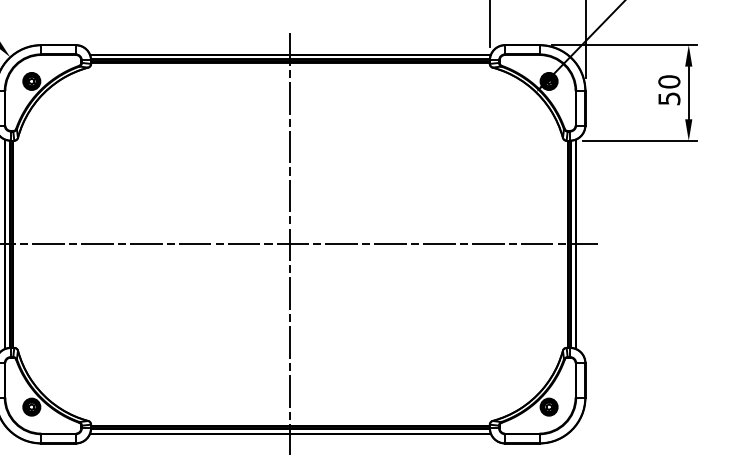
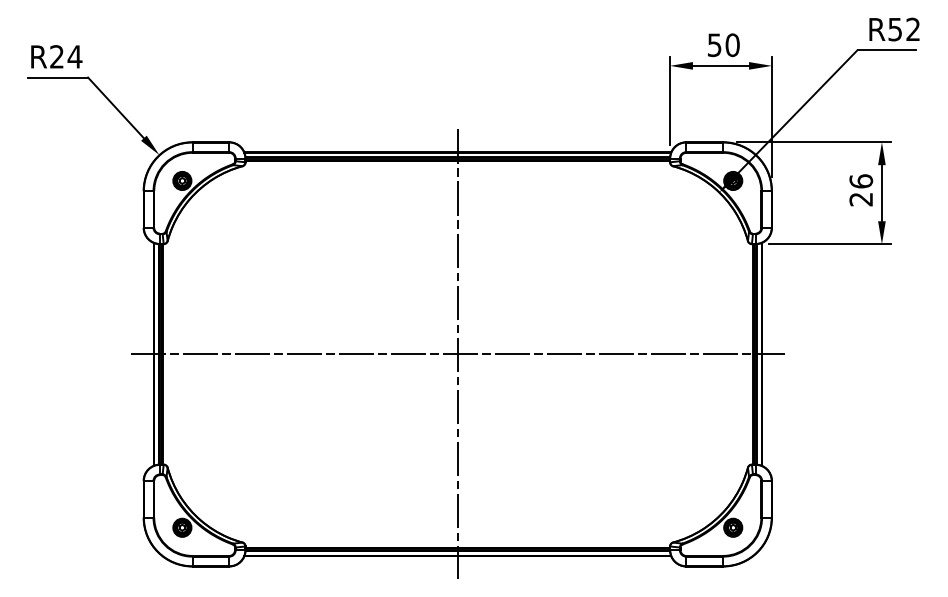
text: (669, 90) -> (861, 190), 50 -> 26

